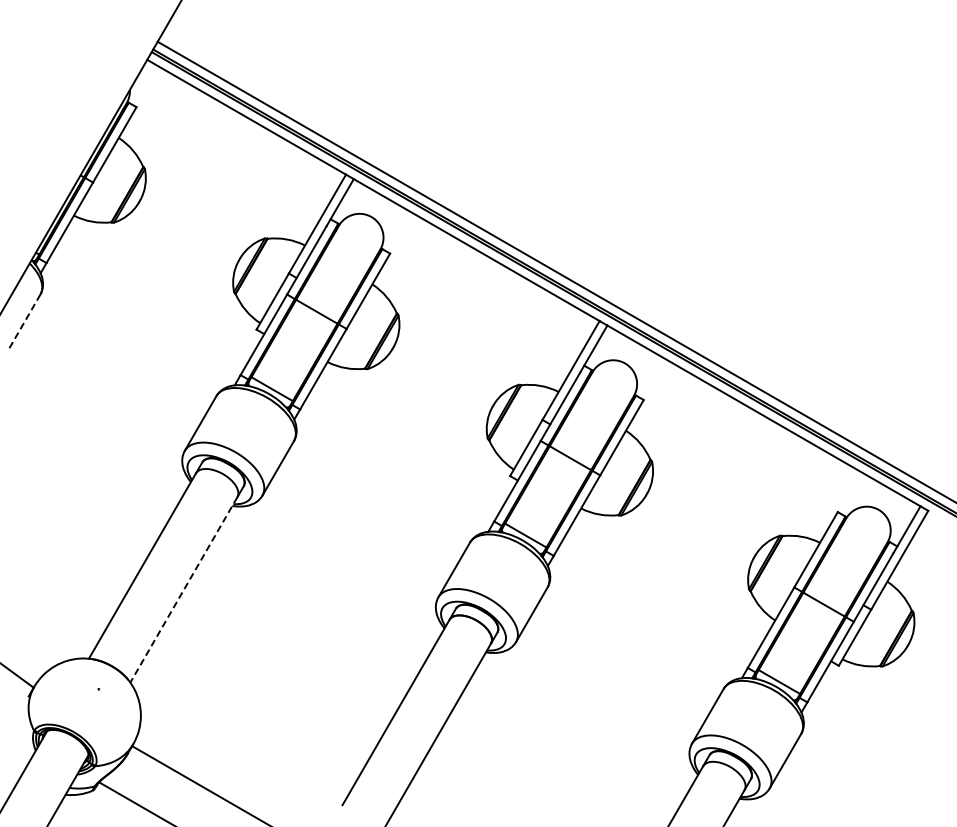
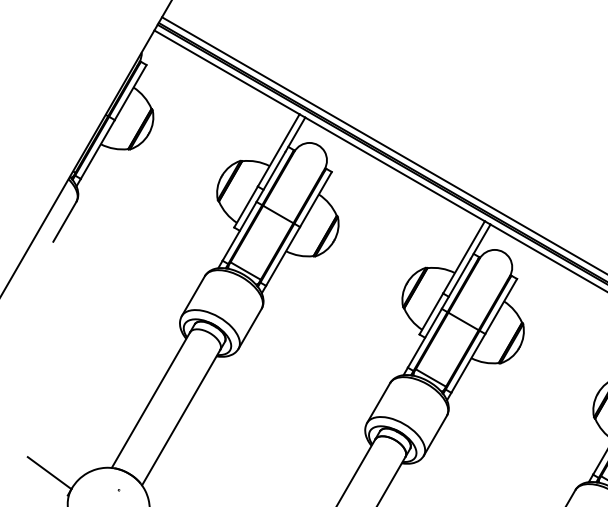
line: (24, 321) -> (64, 221), dashed -> solid
line: (183, 590) -> (180, 418), dashed -> solid

